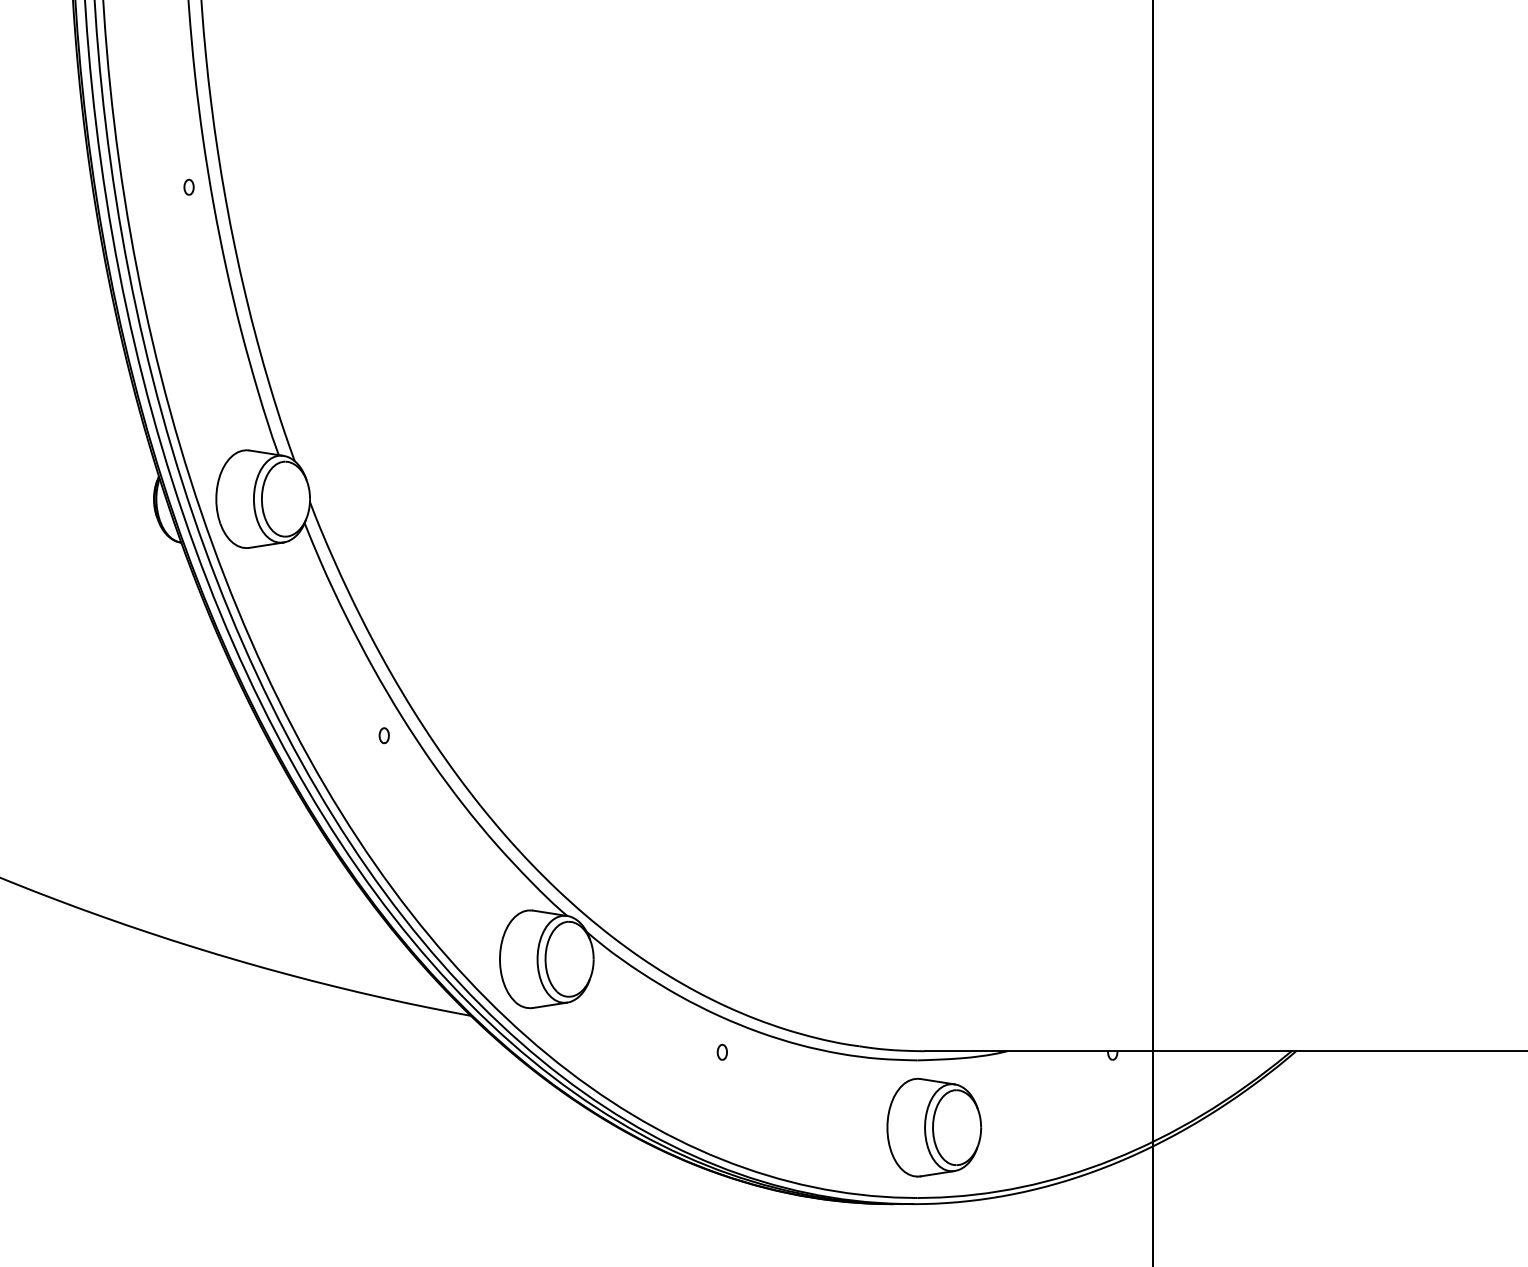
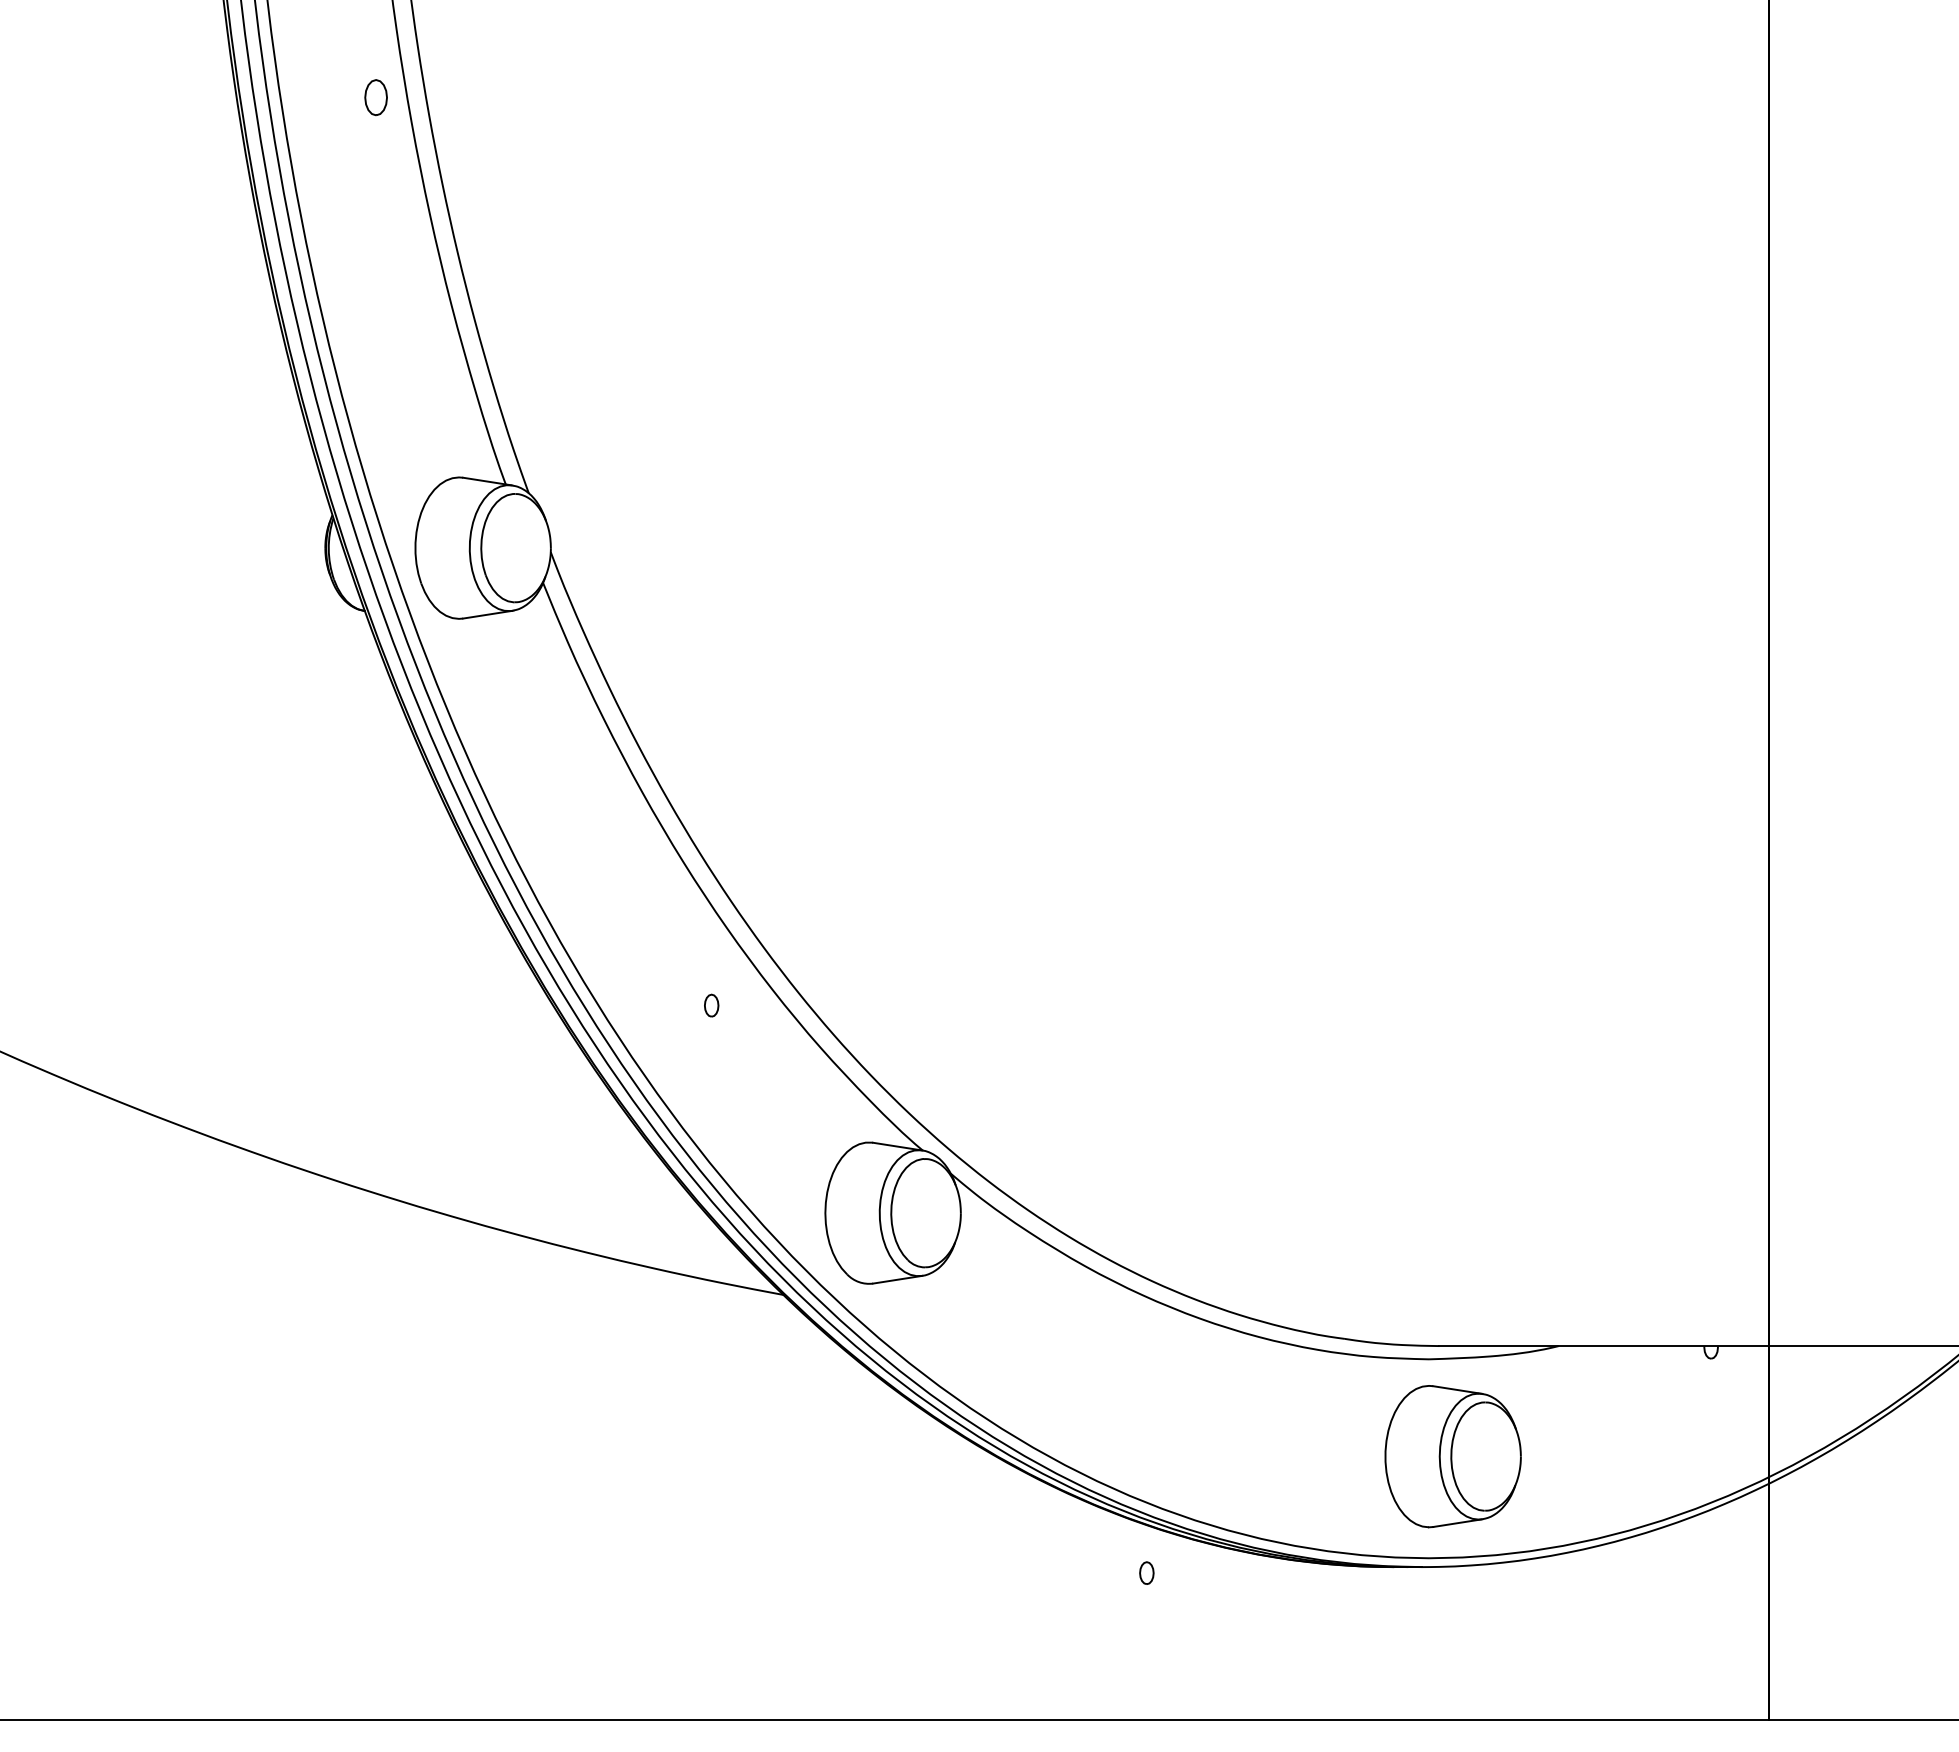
part: (188, 186) -> (375, 96), size x1.6
part: (383, 735) -> (710, 1005), moved
part: (721, 1051) -> (1145, 1571), moved

